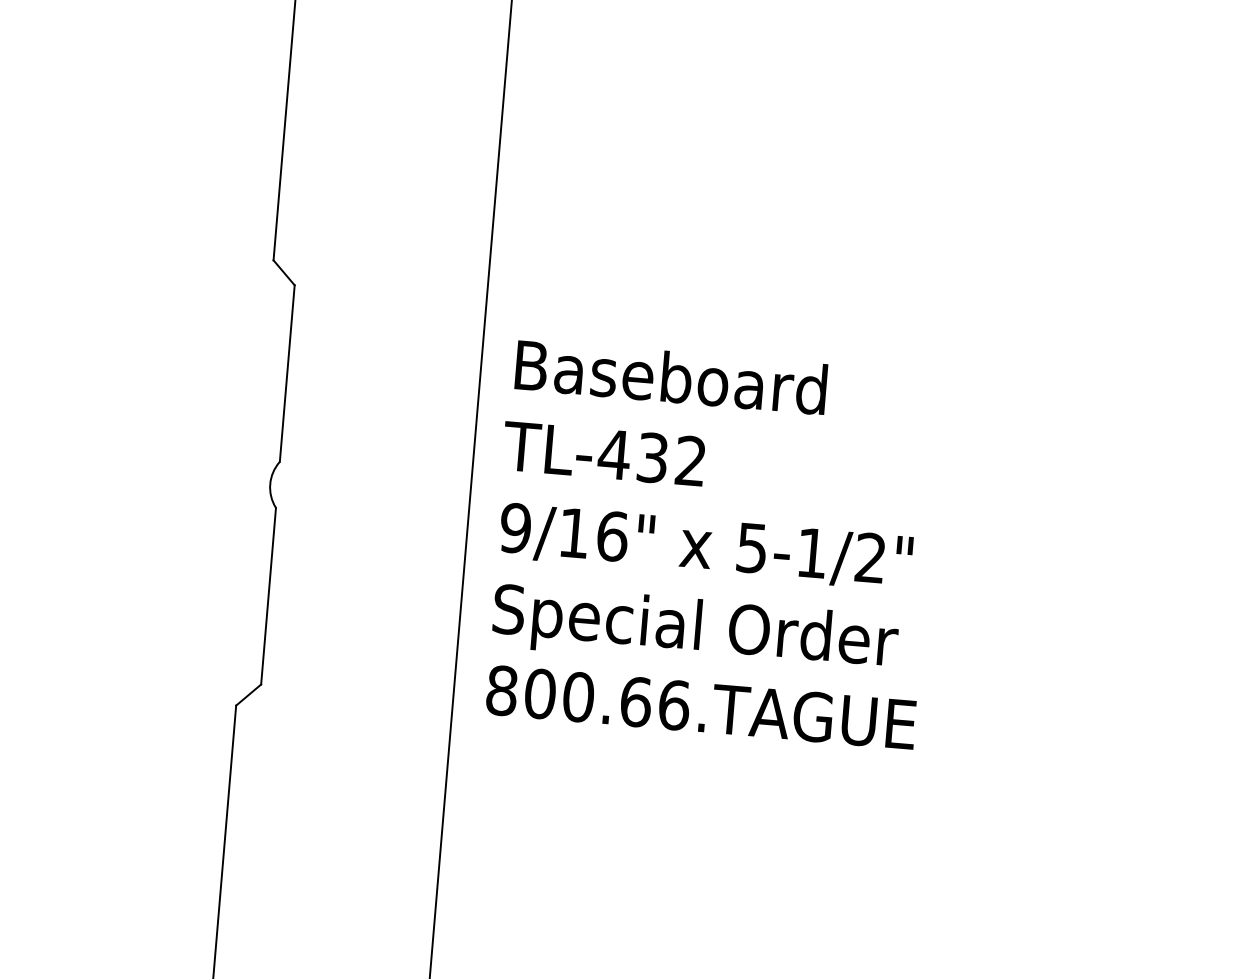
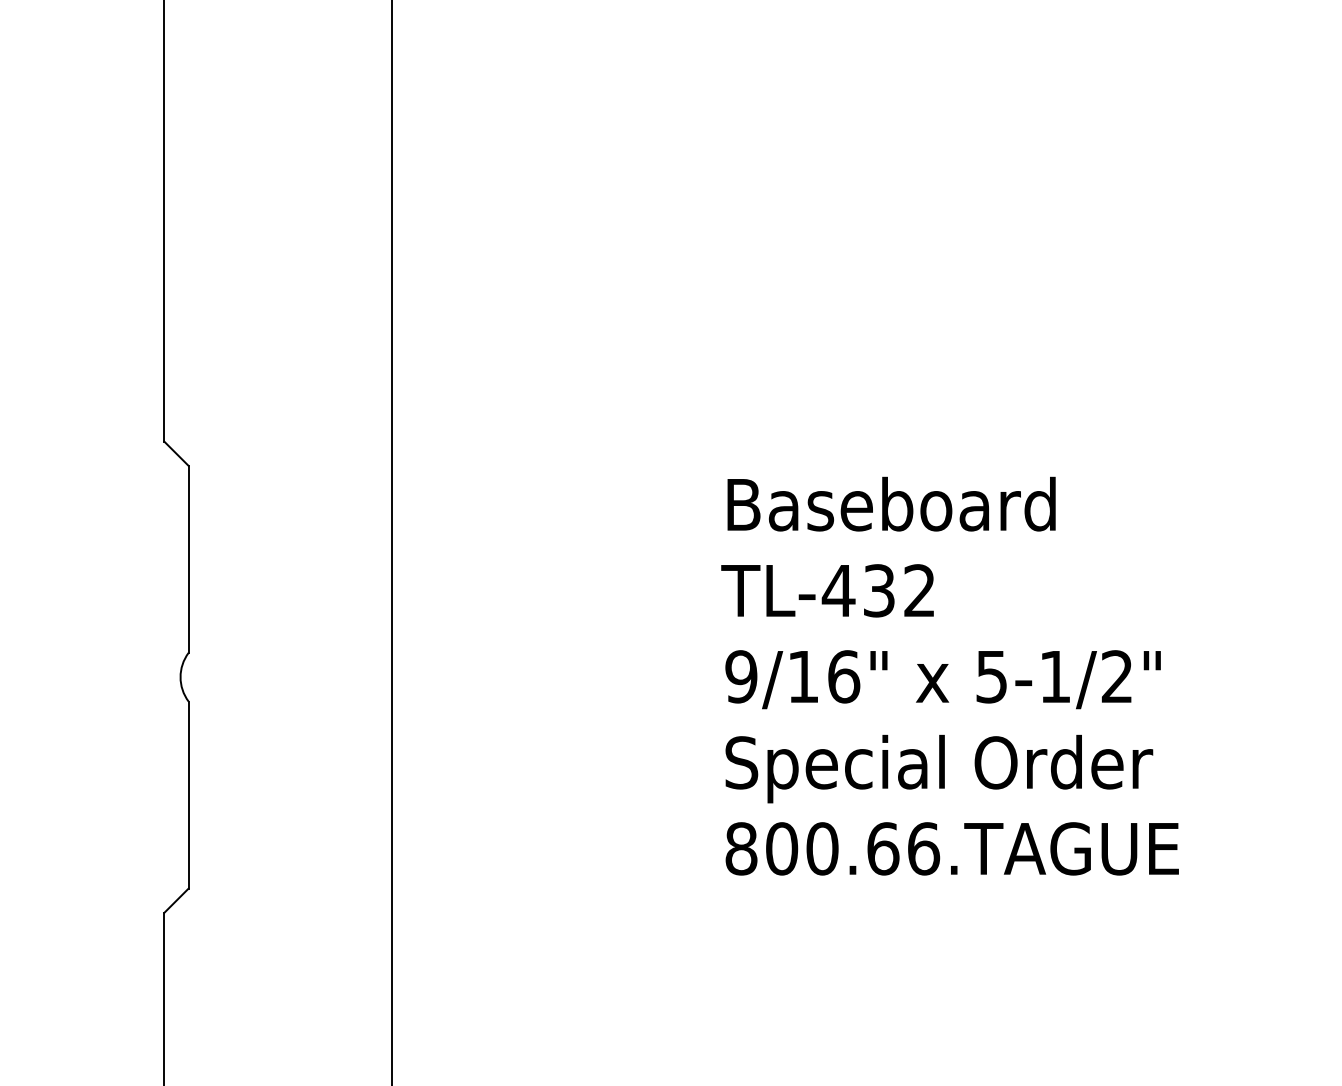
text: (712, 543) -> (949, 675), moved

